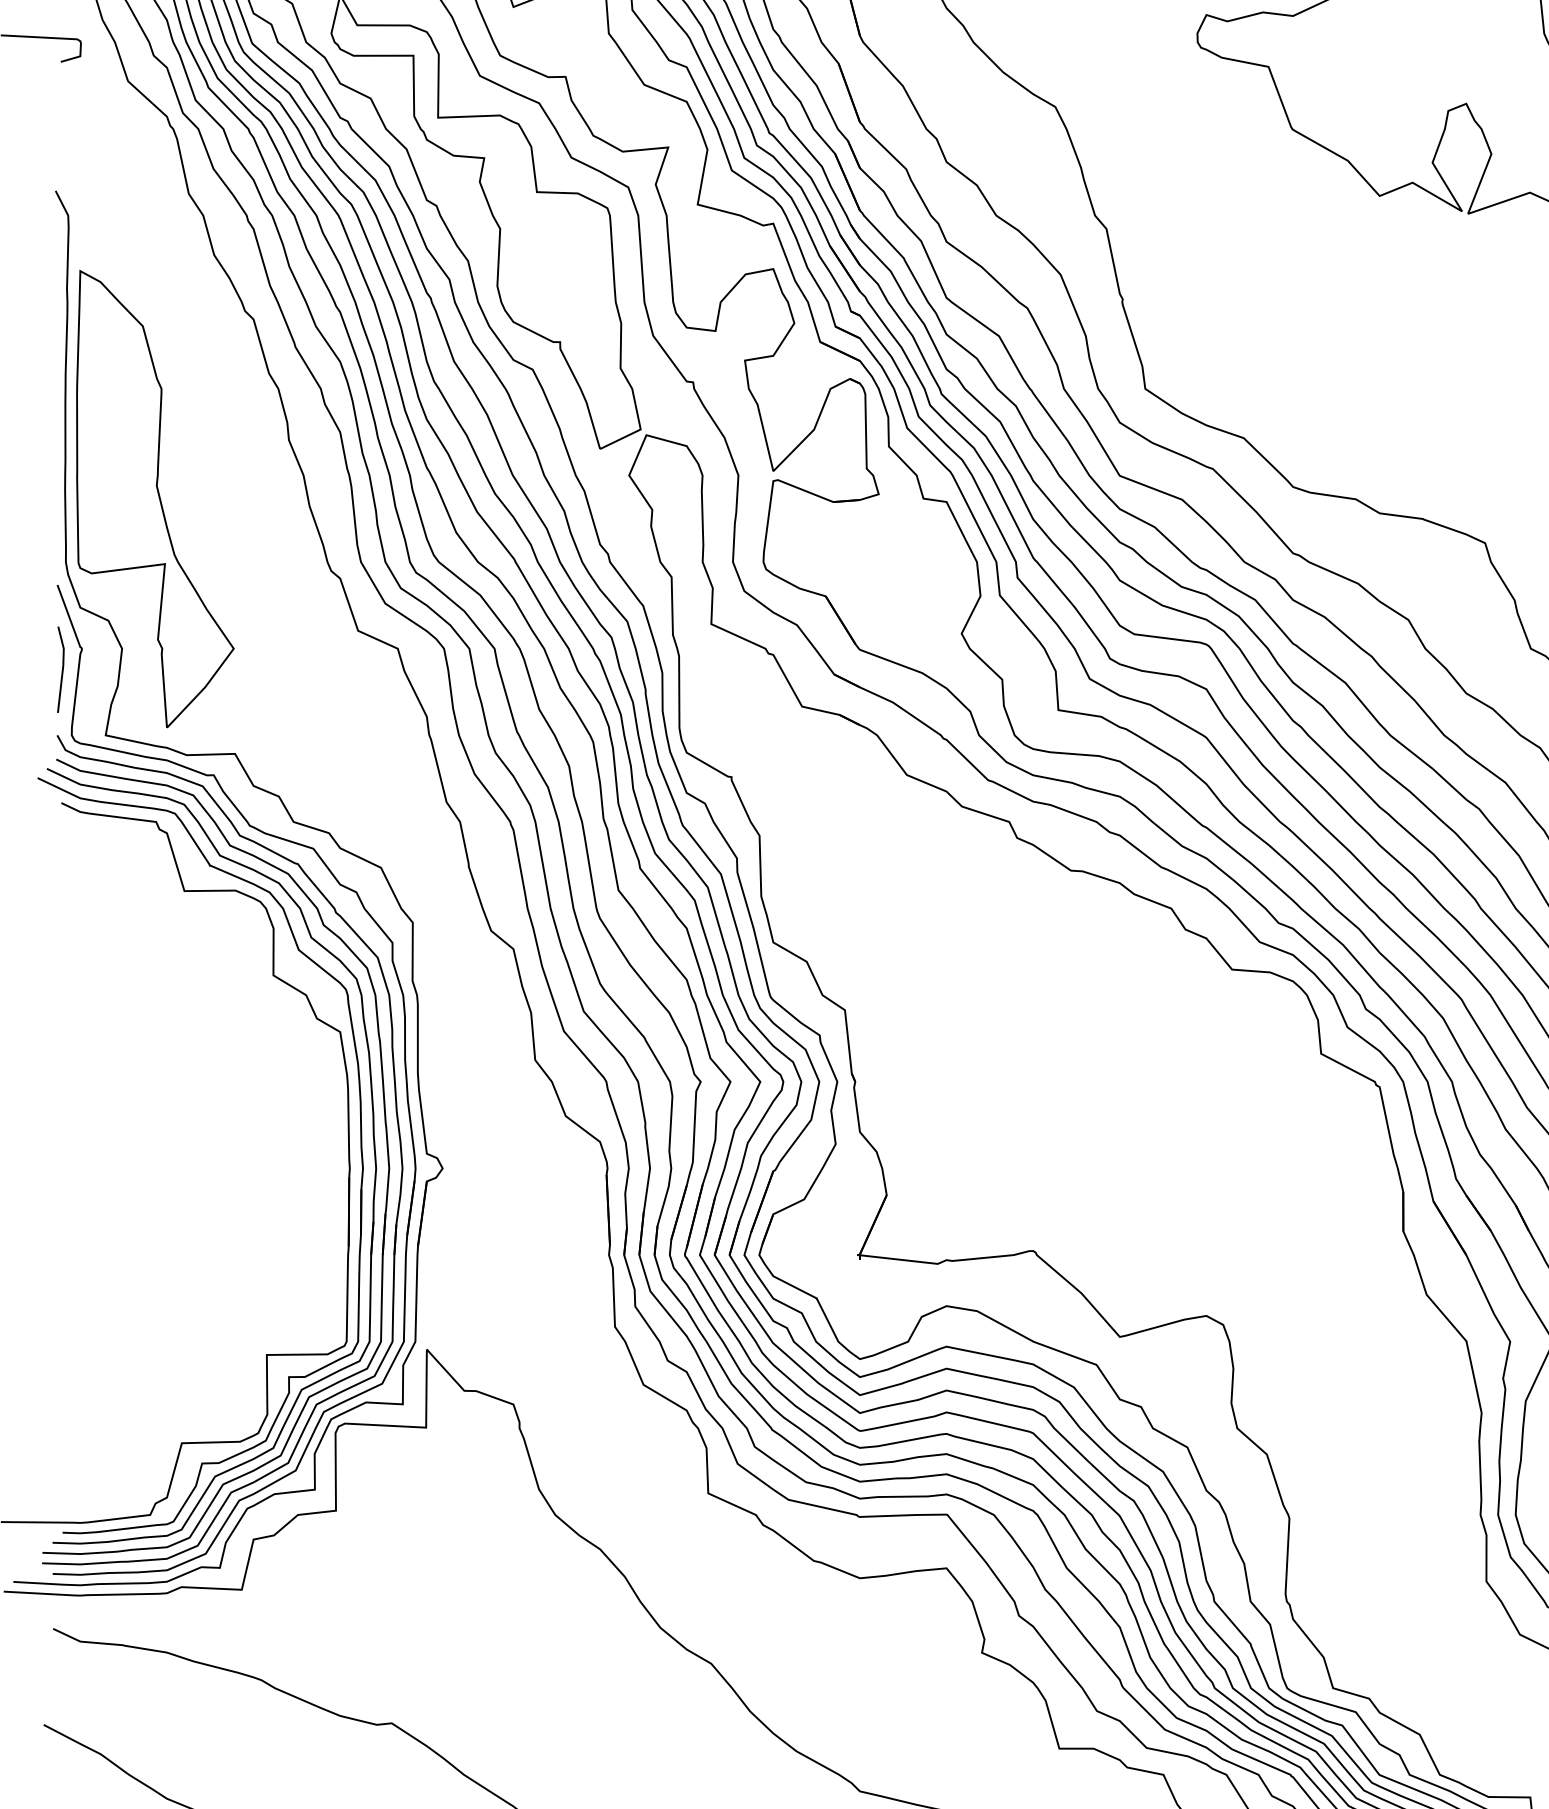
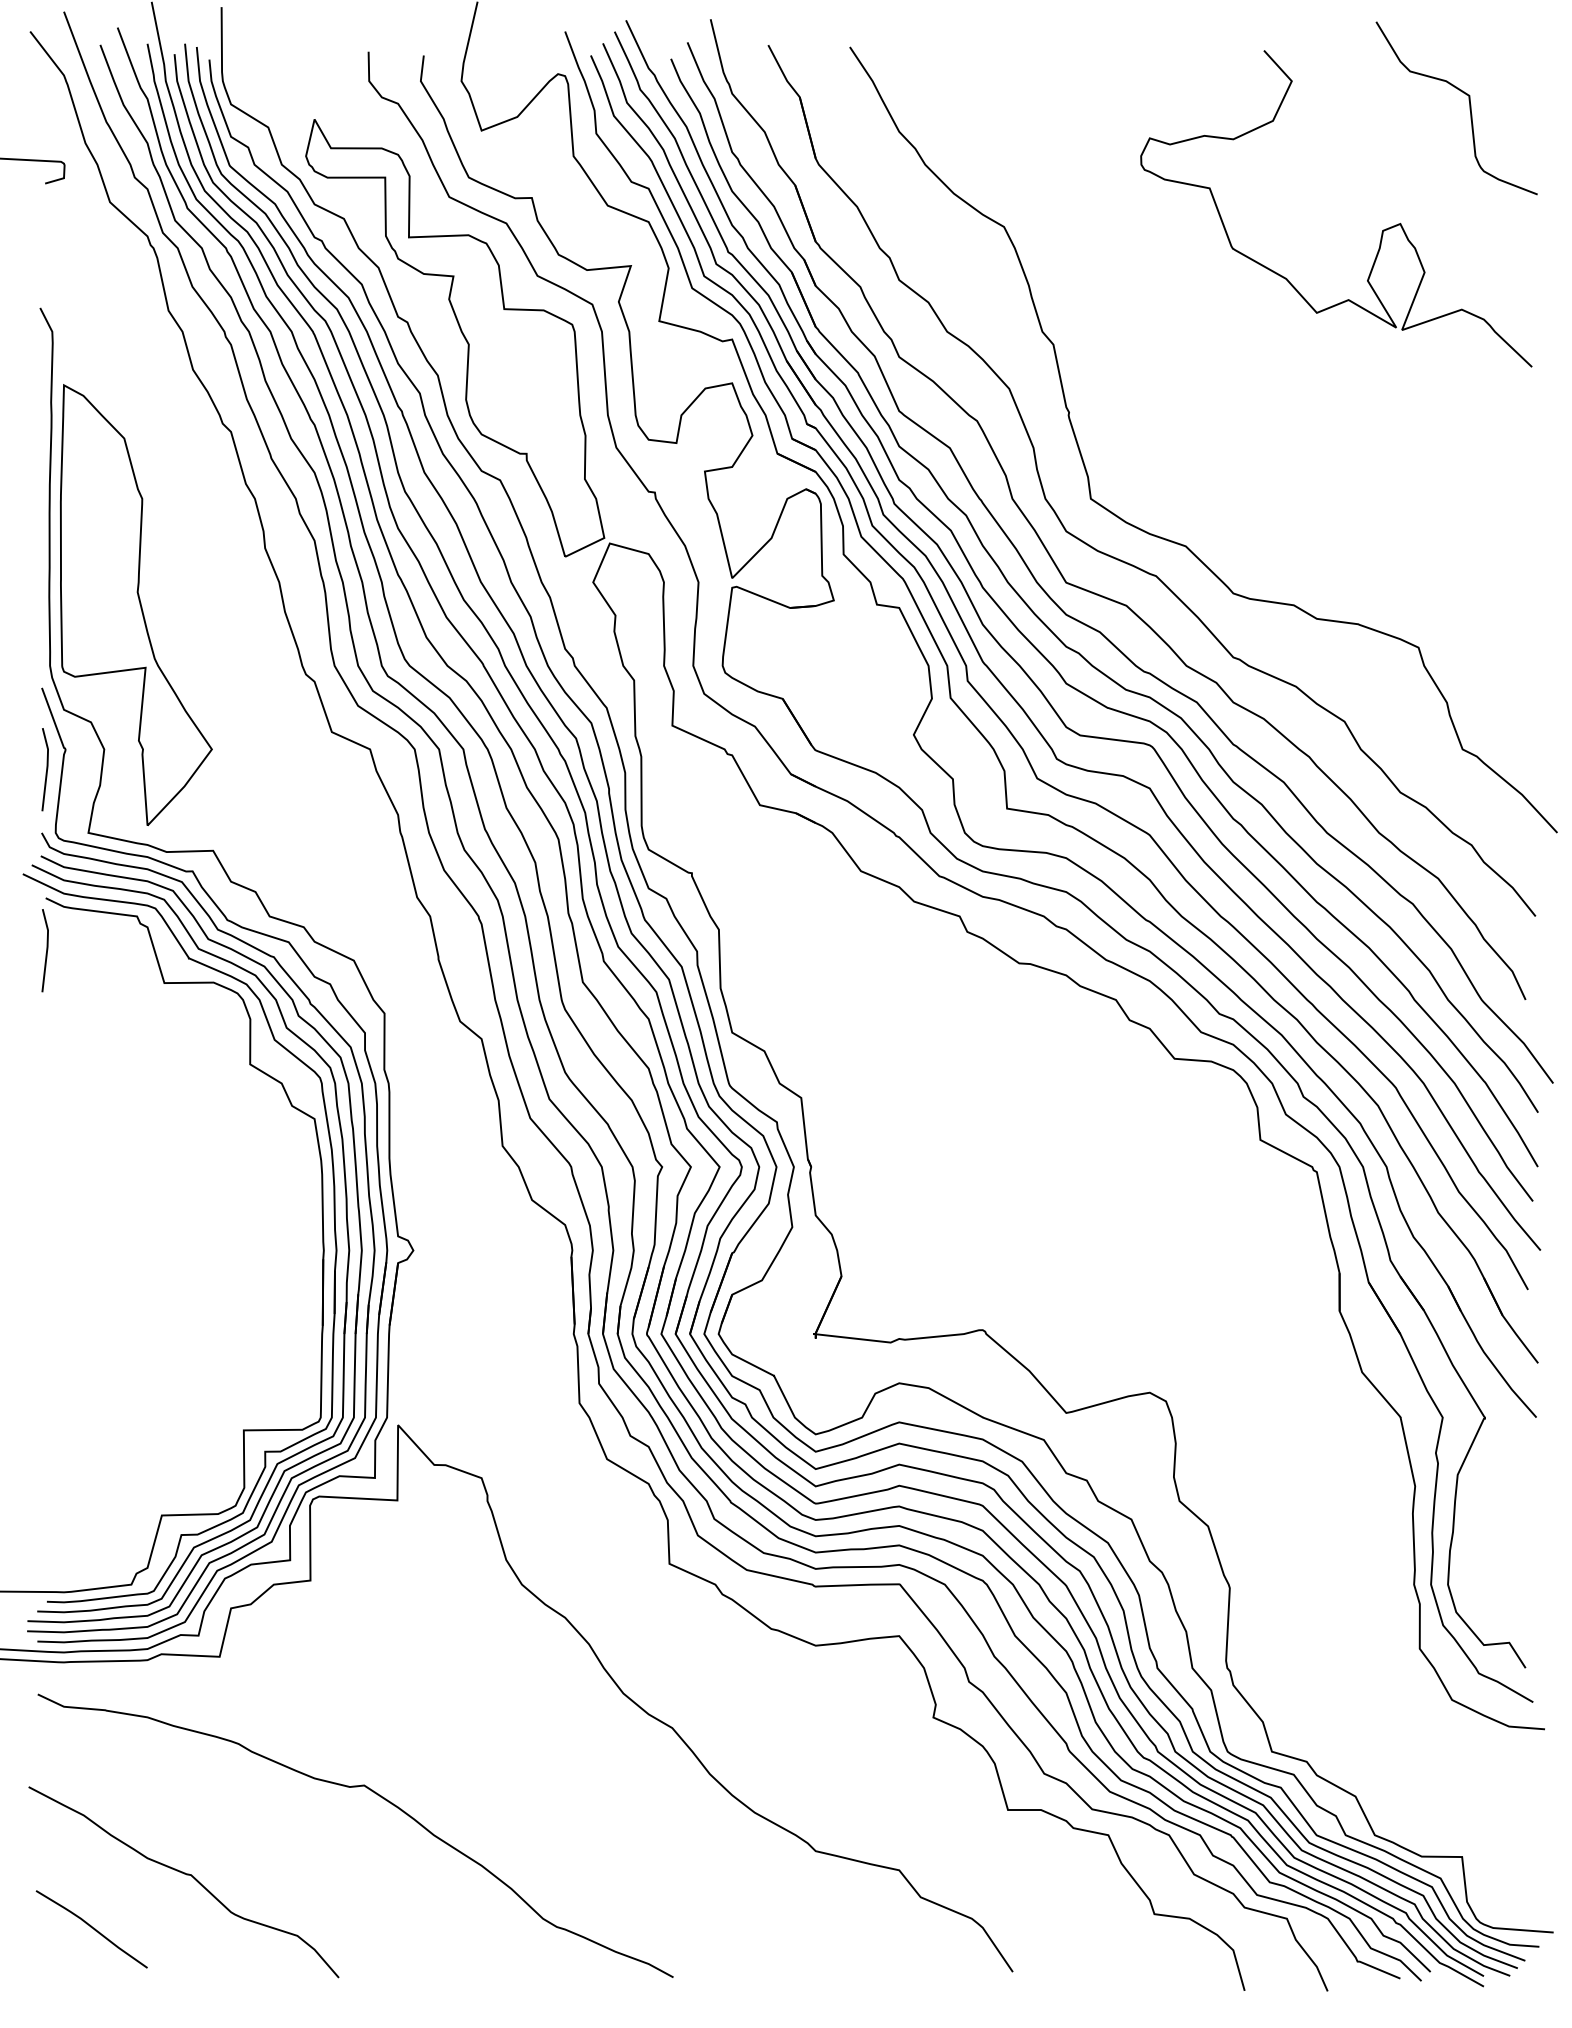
line: (62, 857) -> (46, 950), added

